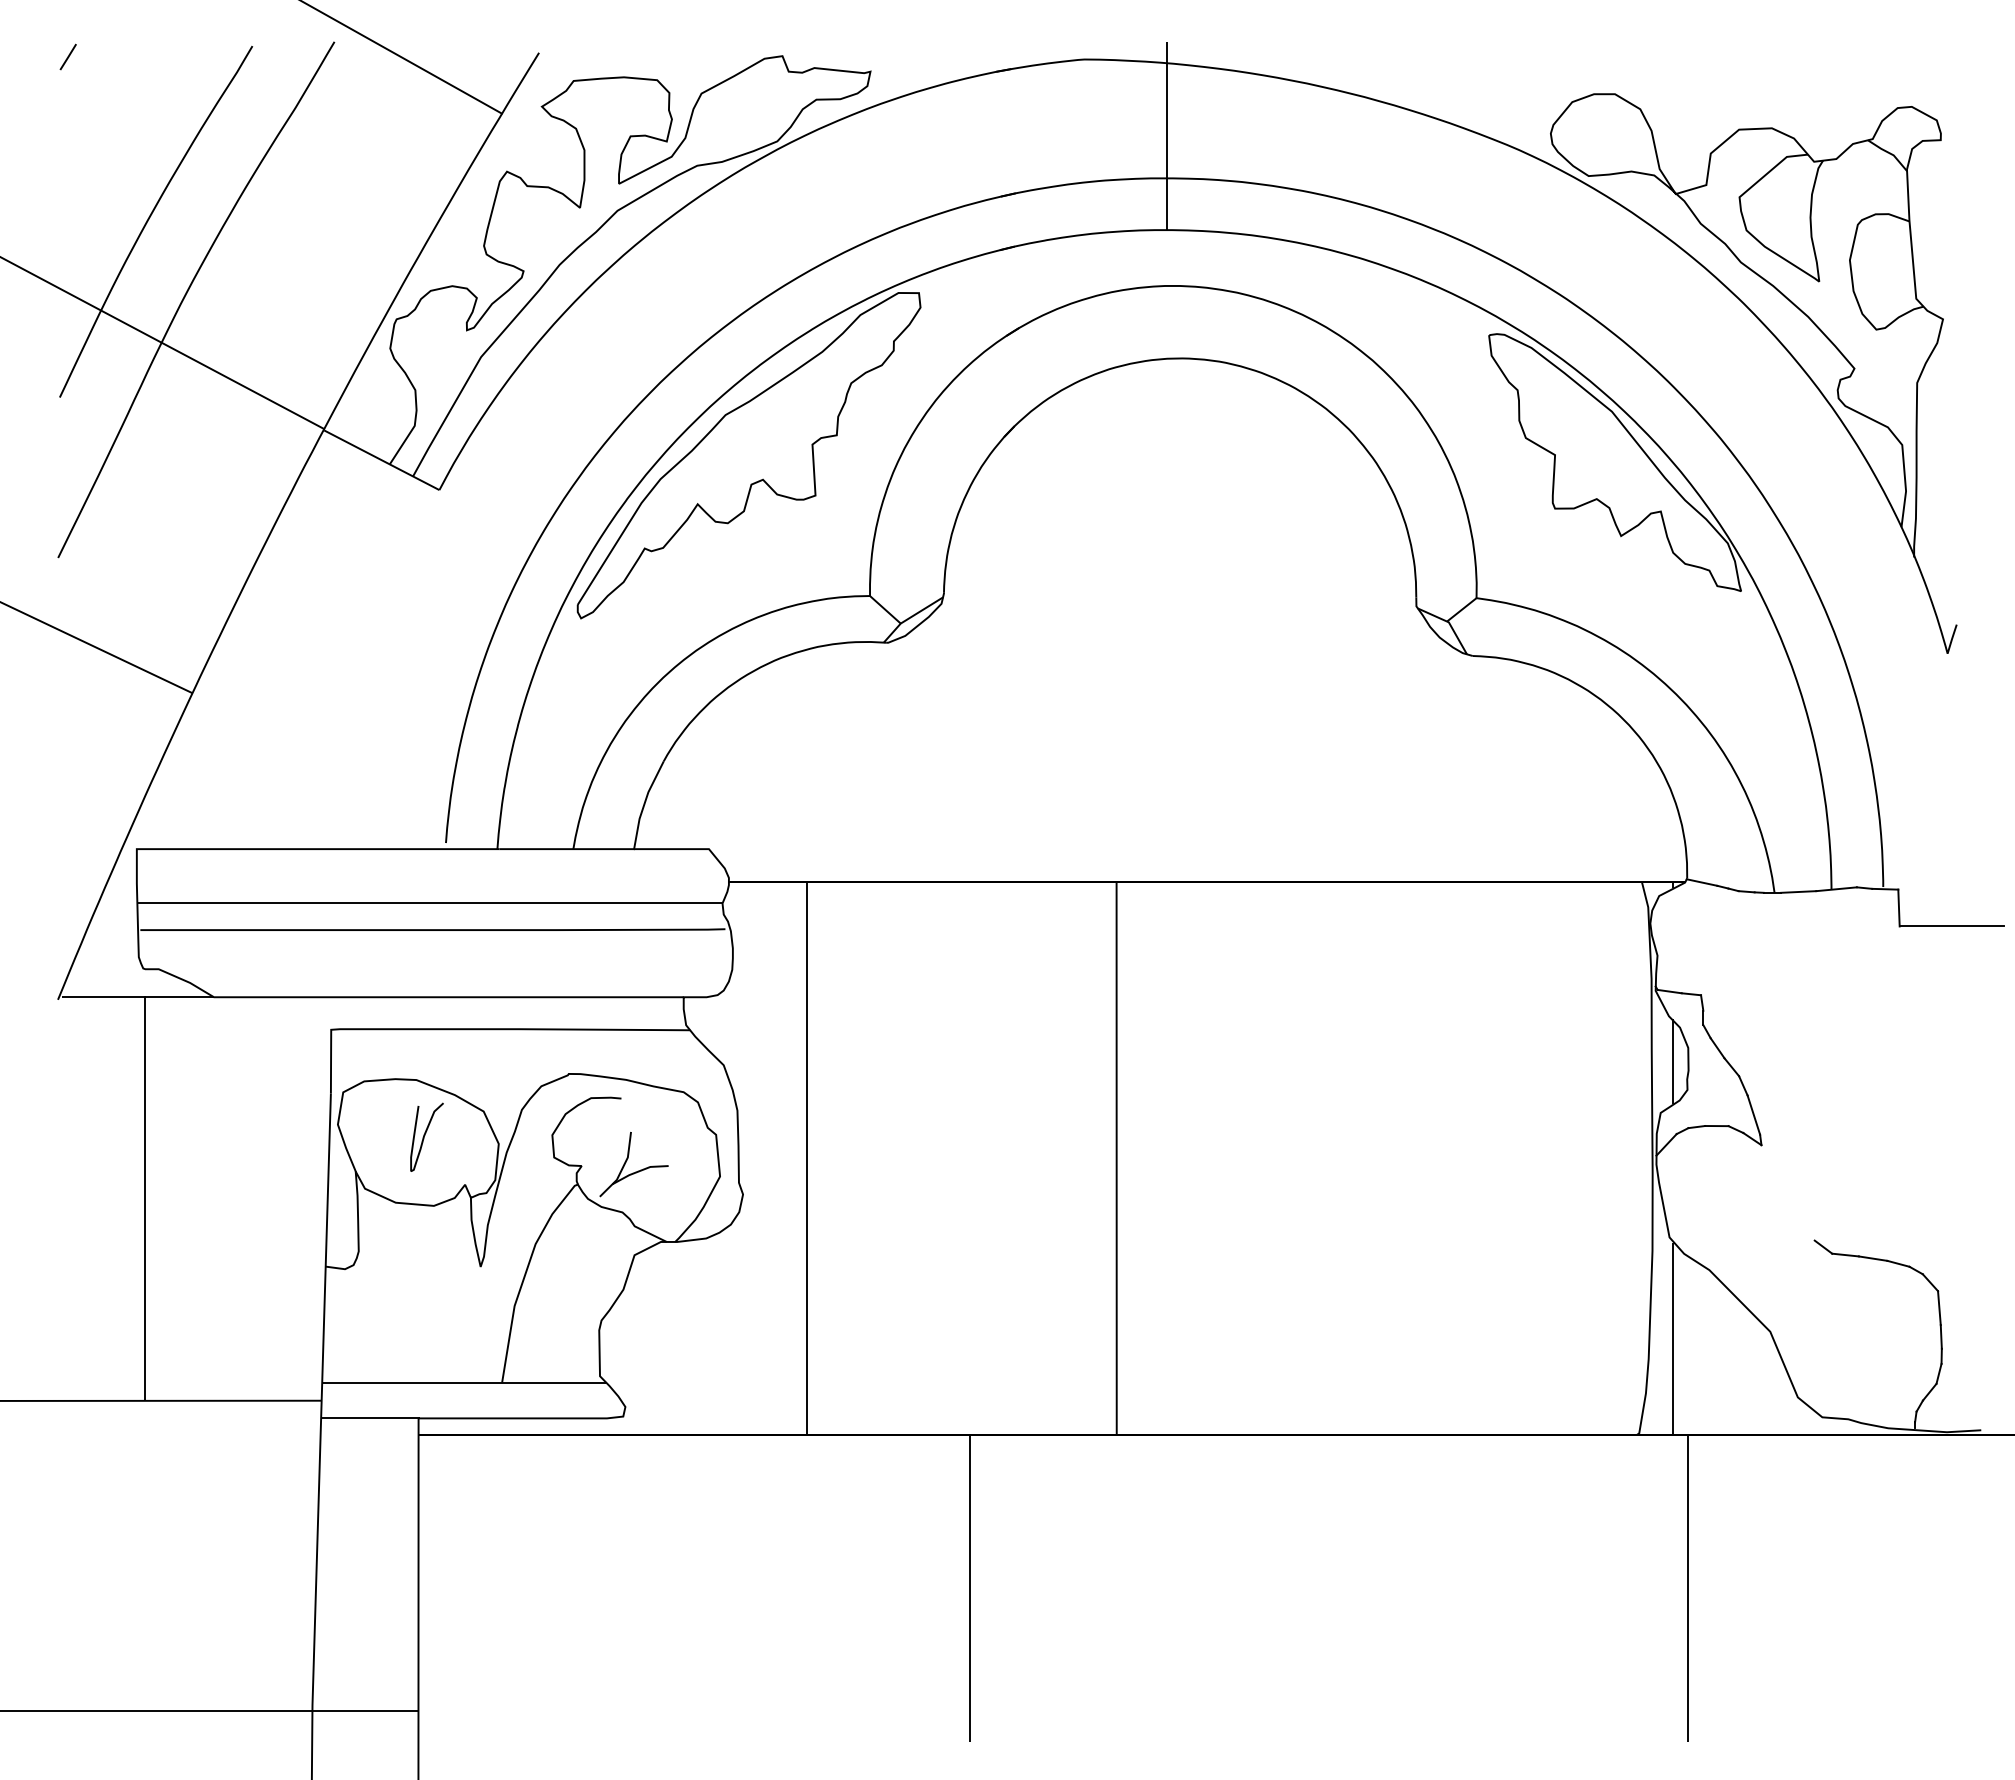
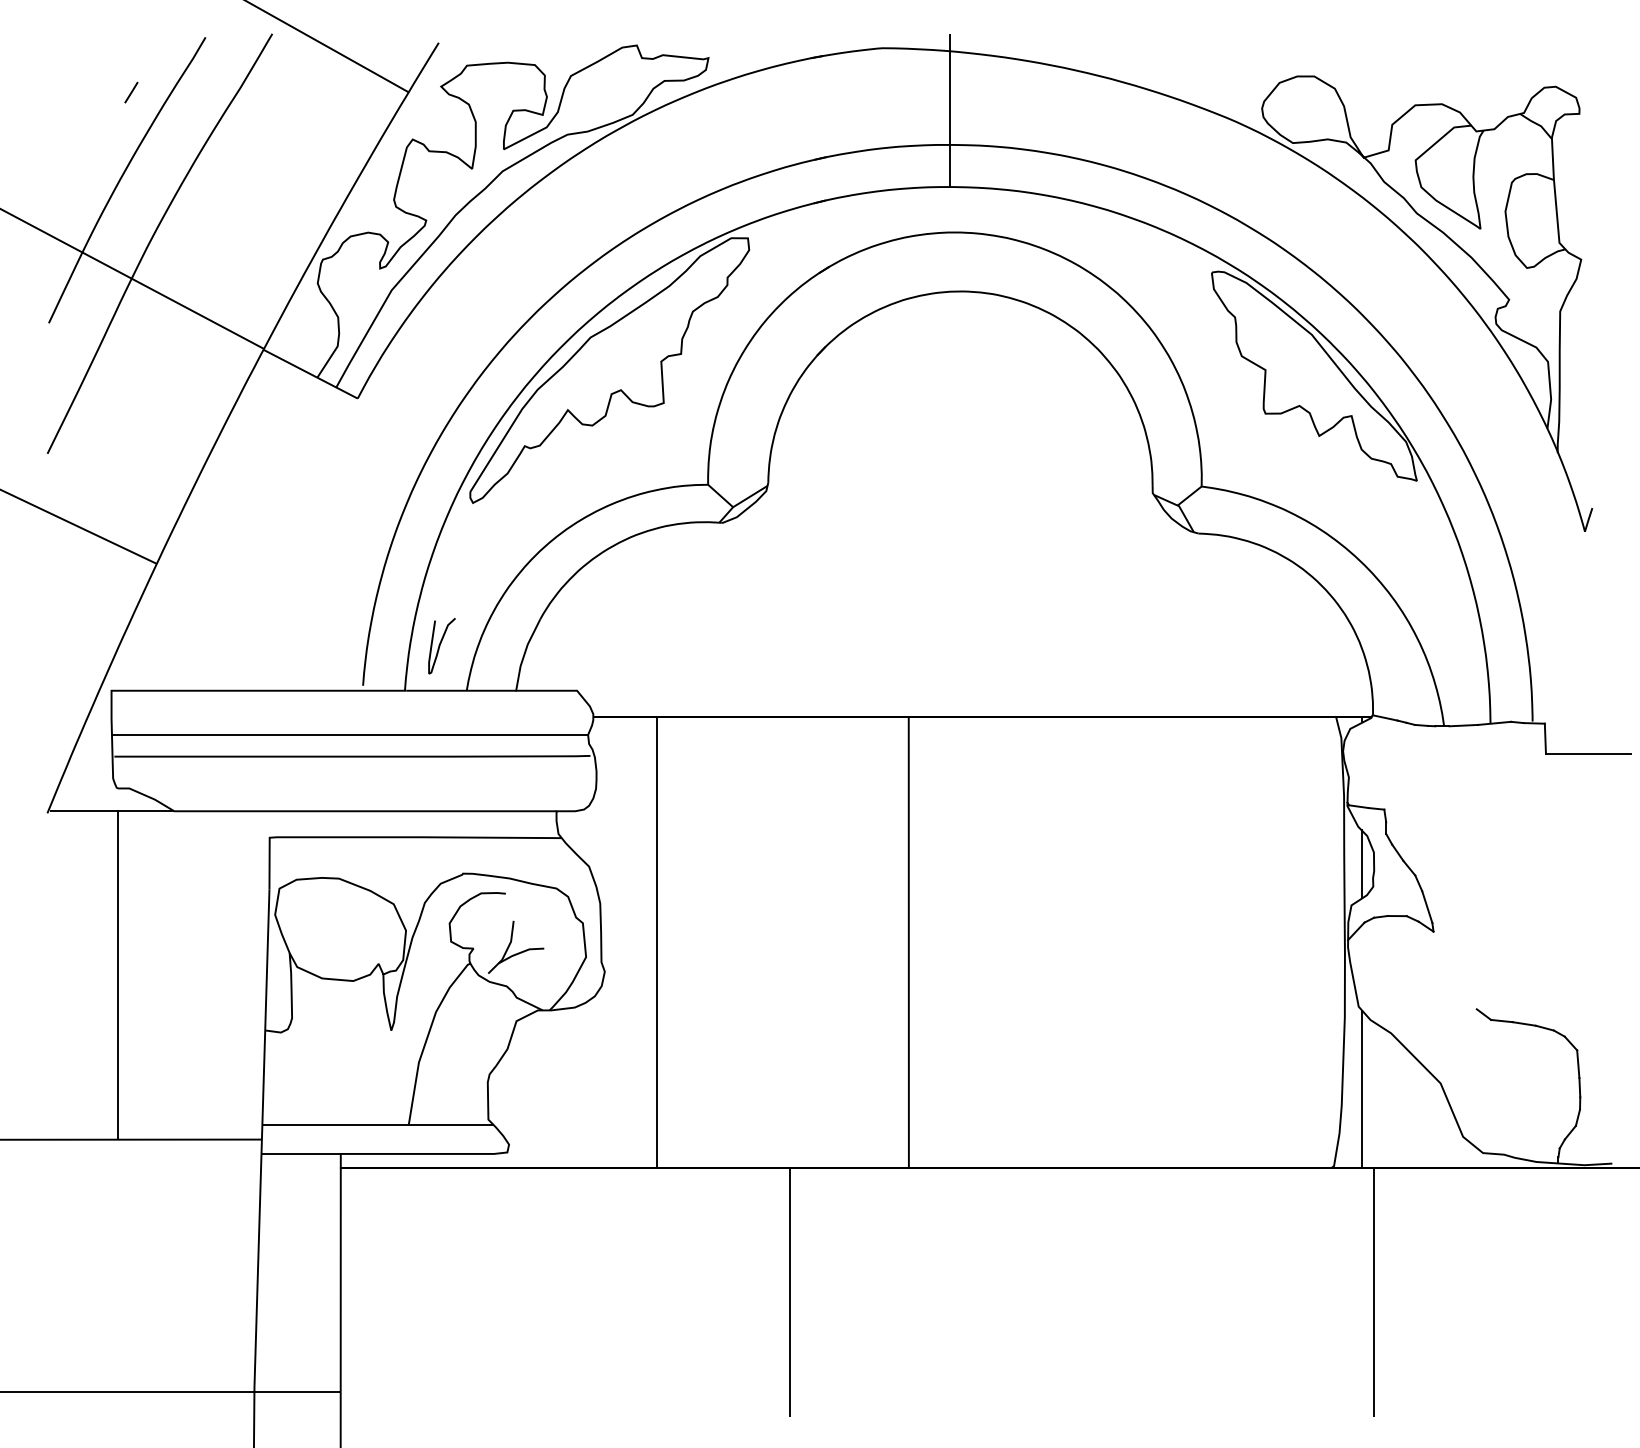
line: (67, 56) -> (130, 92), moved
curve: (425, 1135) -> (440, 644), moved

